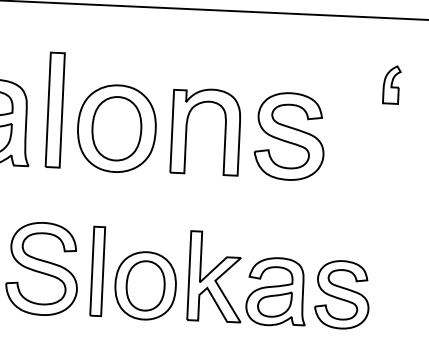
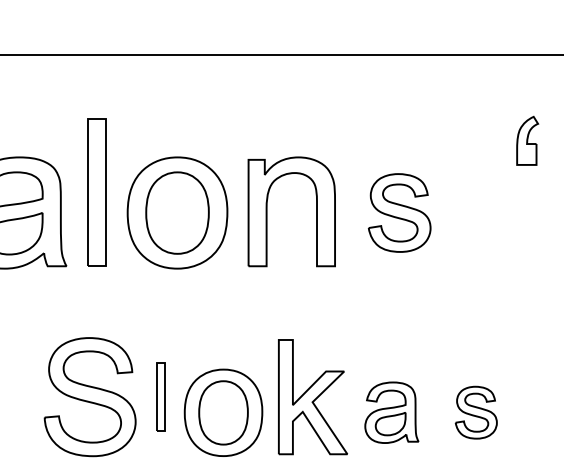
part: (289, 136) -> (399, 212), size x0.7
part: (97, 270) -> (160, 396), size x0.6
part: (276, 291) -> (391, 412), size x0.7
part: (342, 294) -> (476, 412), size x0.6

